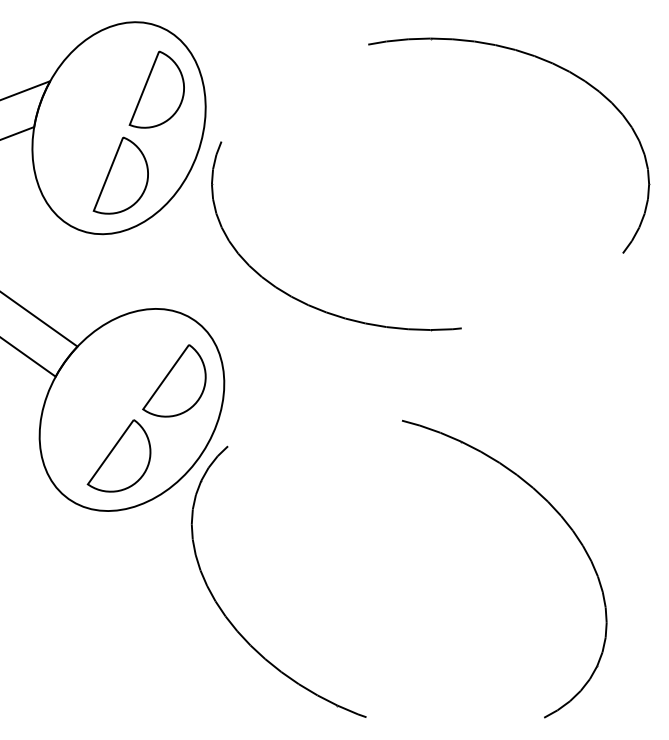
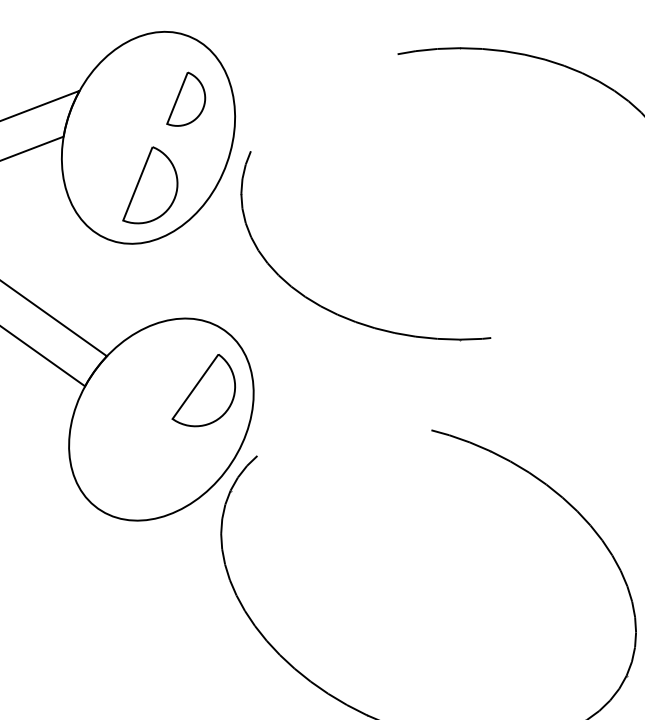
part: (156, 89) -> (185, 99), size x0.7
part: (118, 455) -> (147, 465), removed

